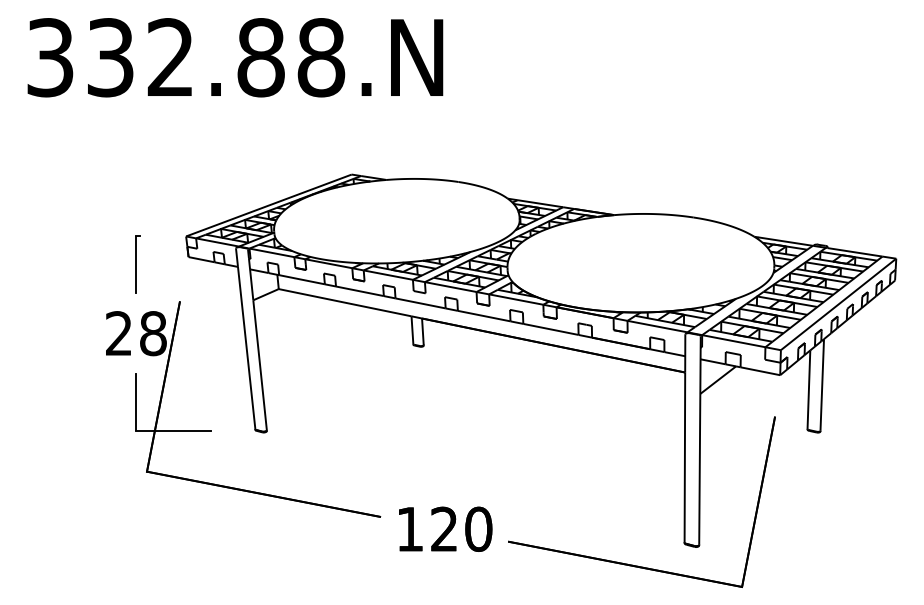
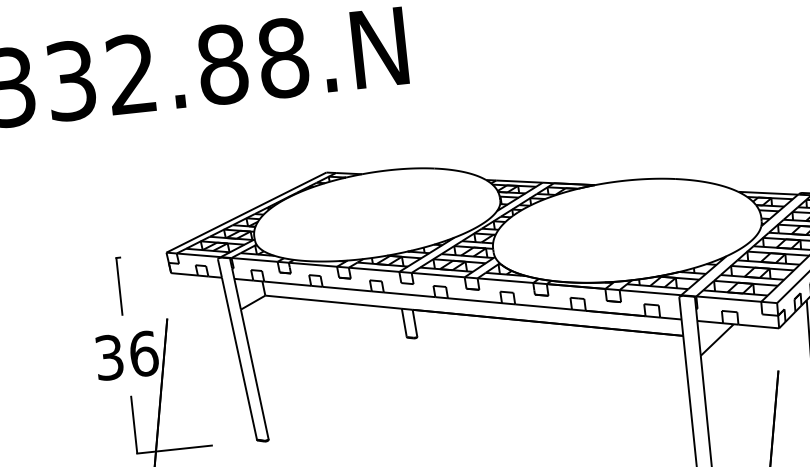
text: (136, 333) -> (126, 355), 28 -> 36

